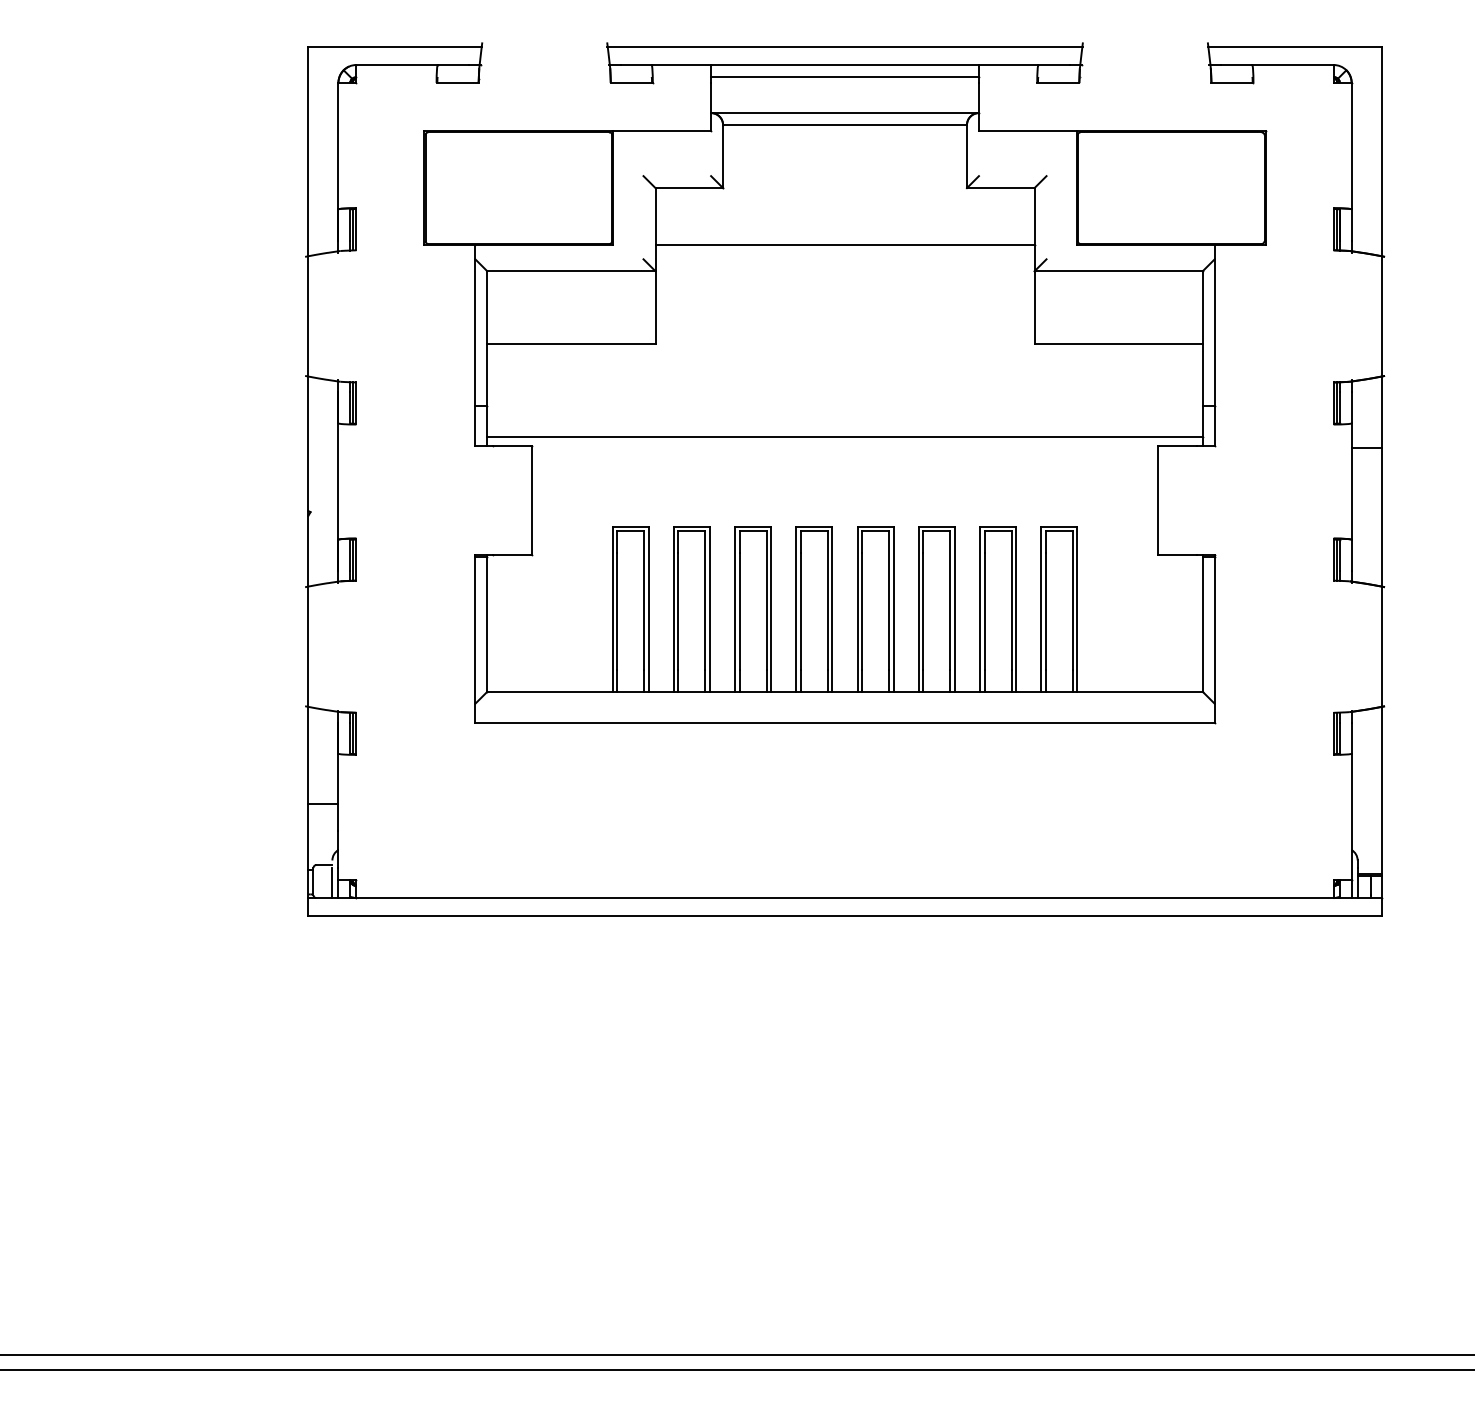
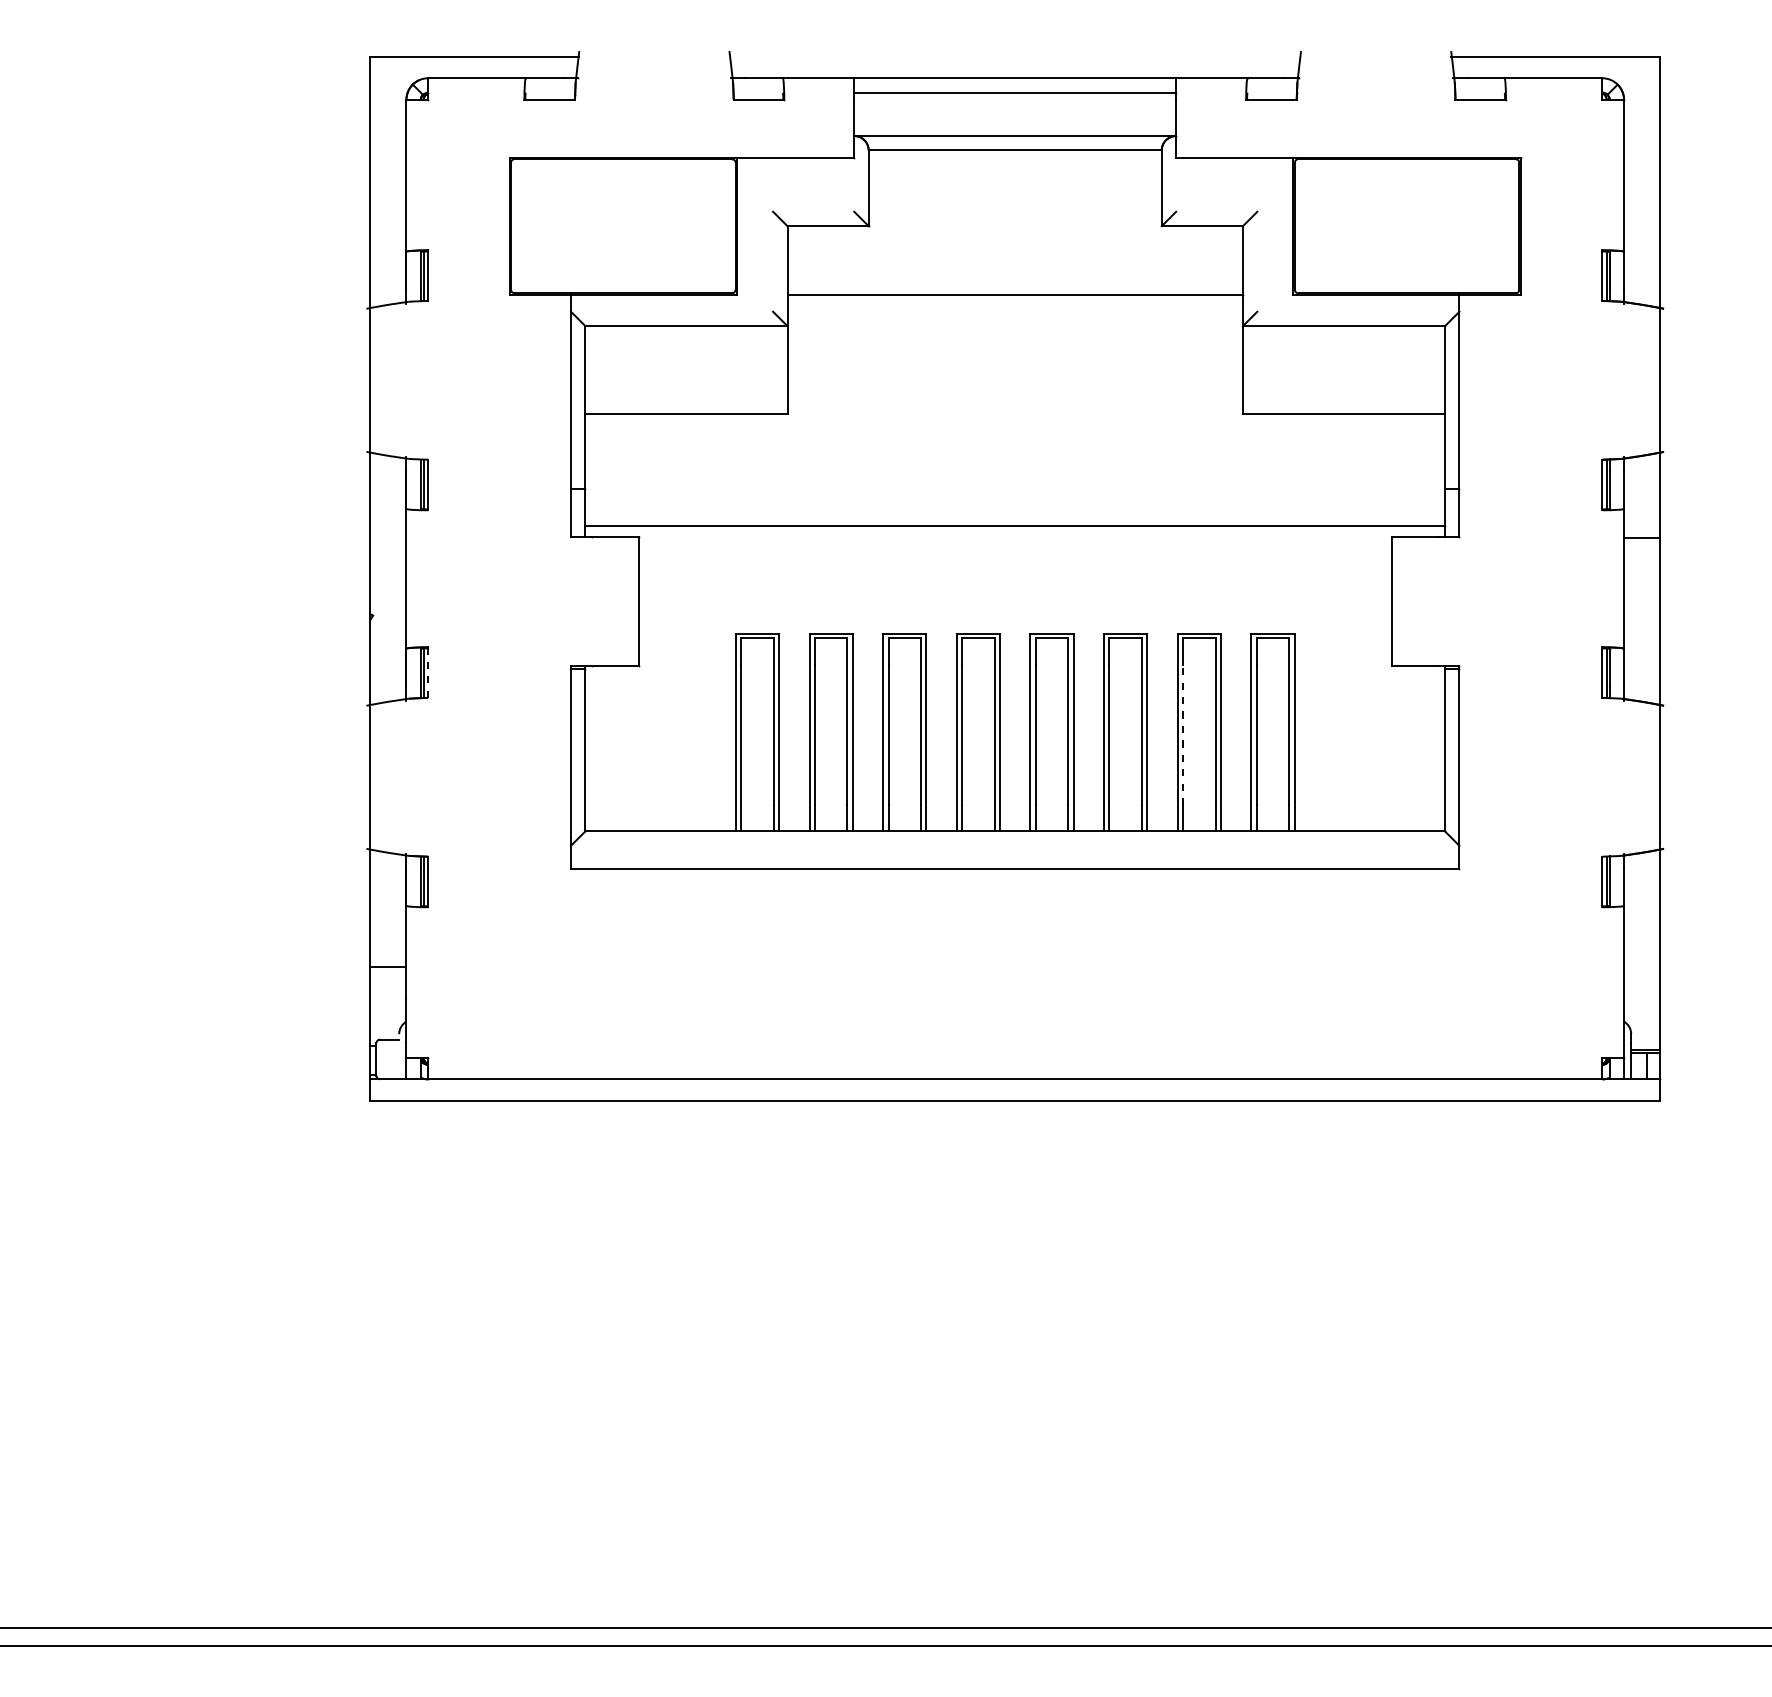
line: (845, 46) -> (1015, 56), removed
line: (356, 560) -> (428, 673), solid -> dashed
line: (985, 611) -> (1183, 734), solid -> dashed
line: (332, 883) -> (399, 1061), removed

